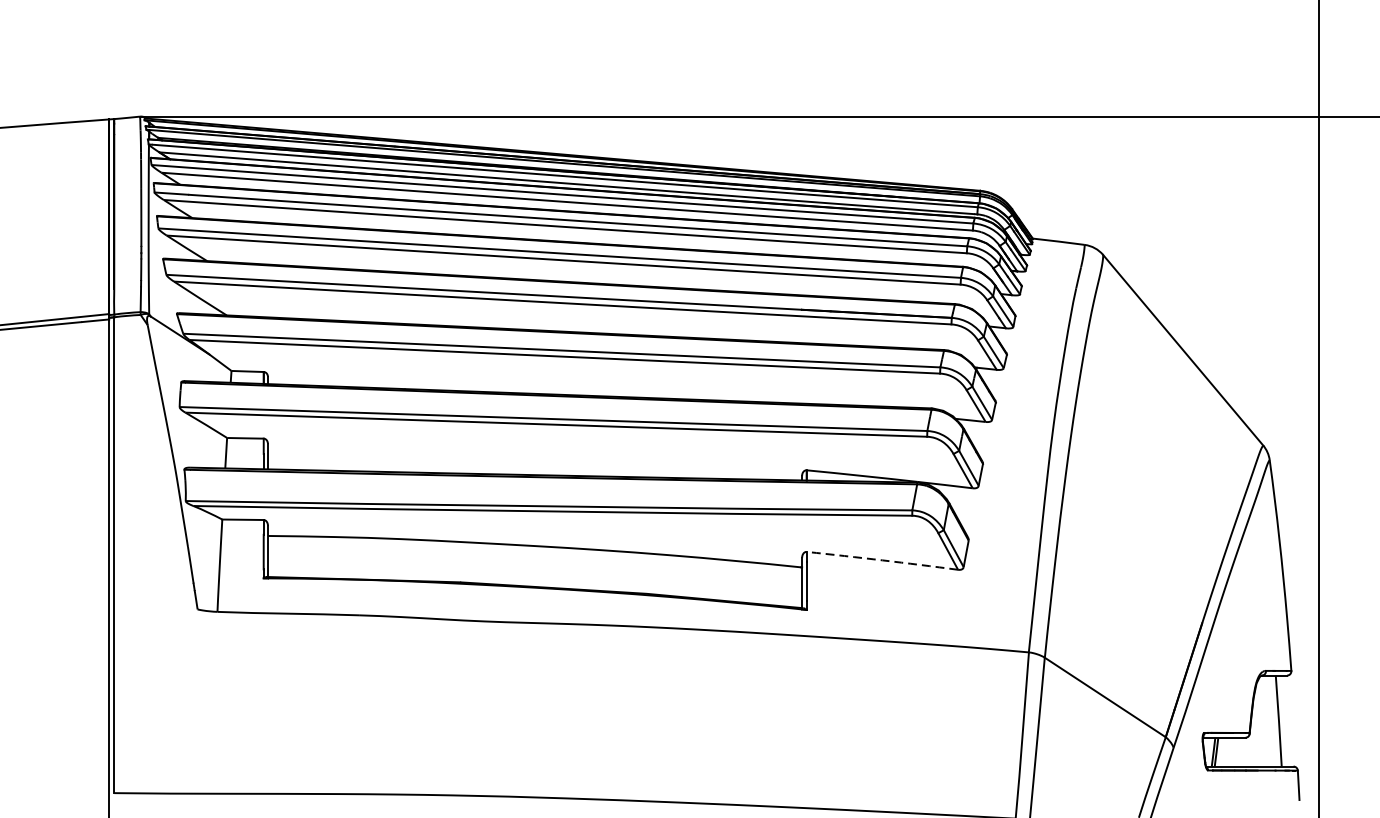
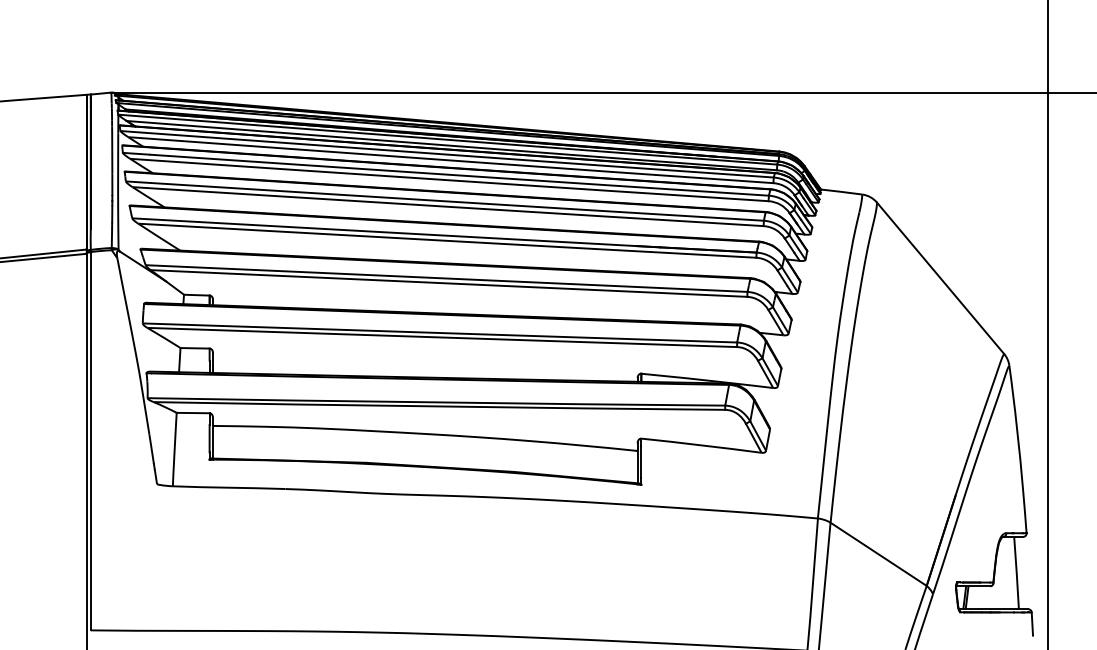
arc: (882, 560) -> (701, 445), dashed -> solid

